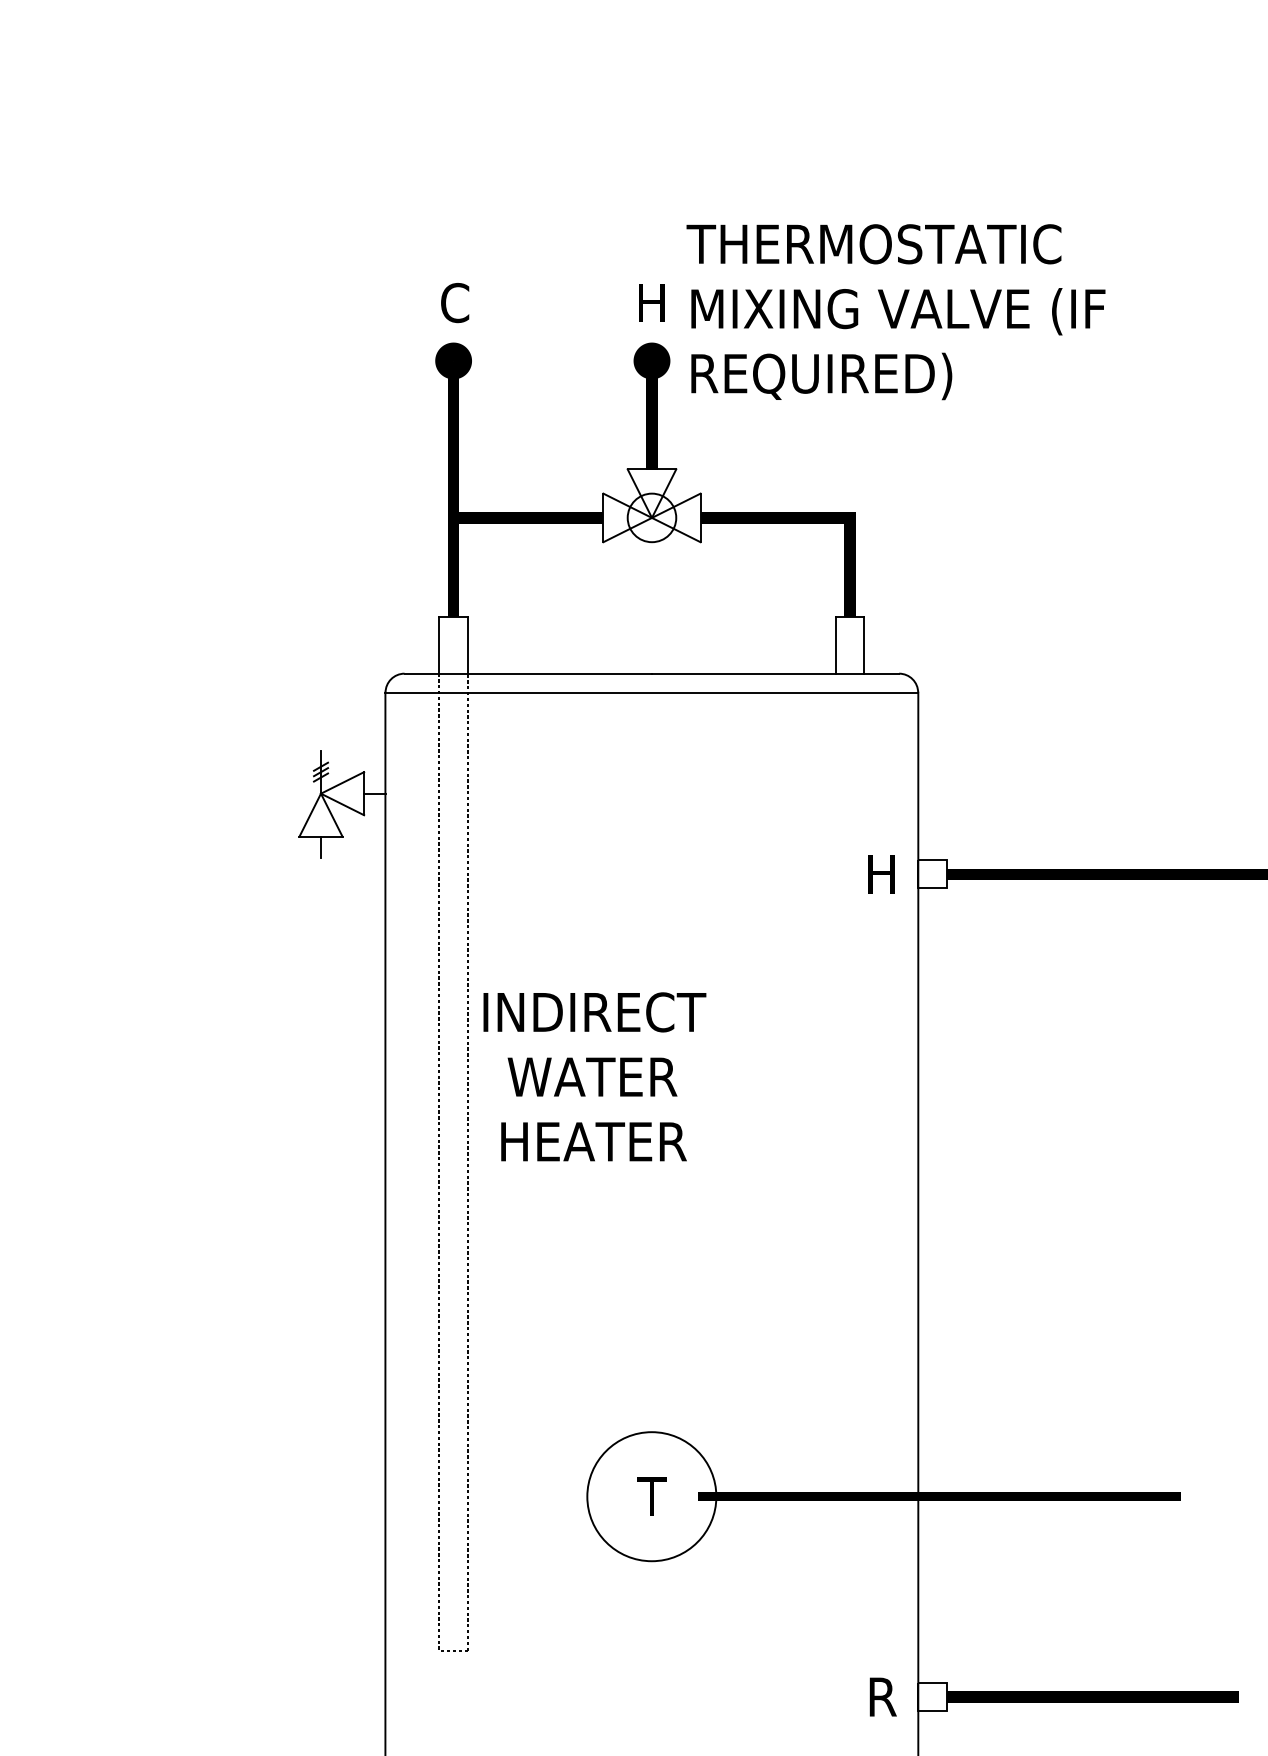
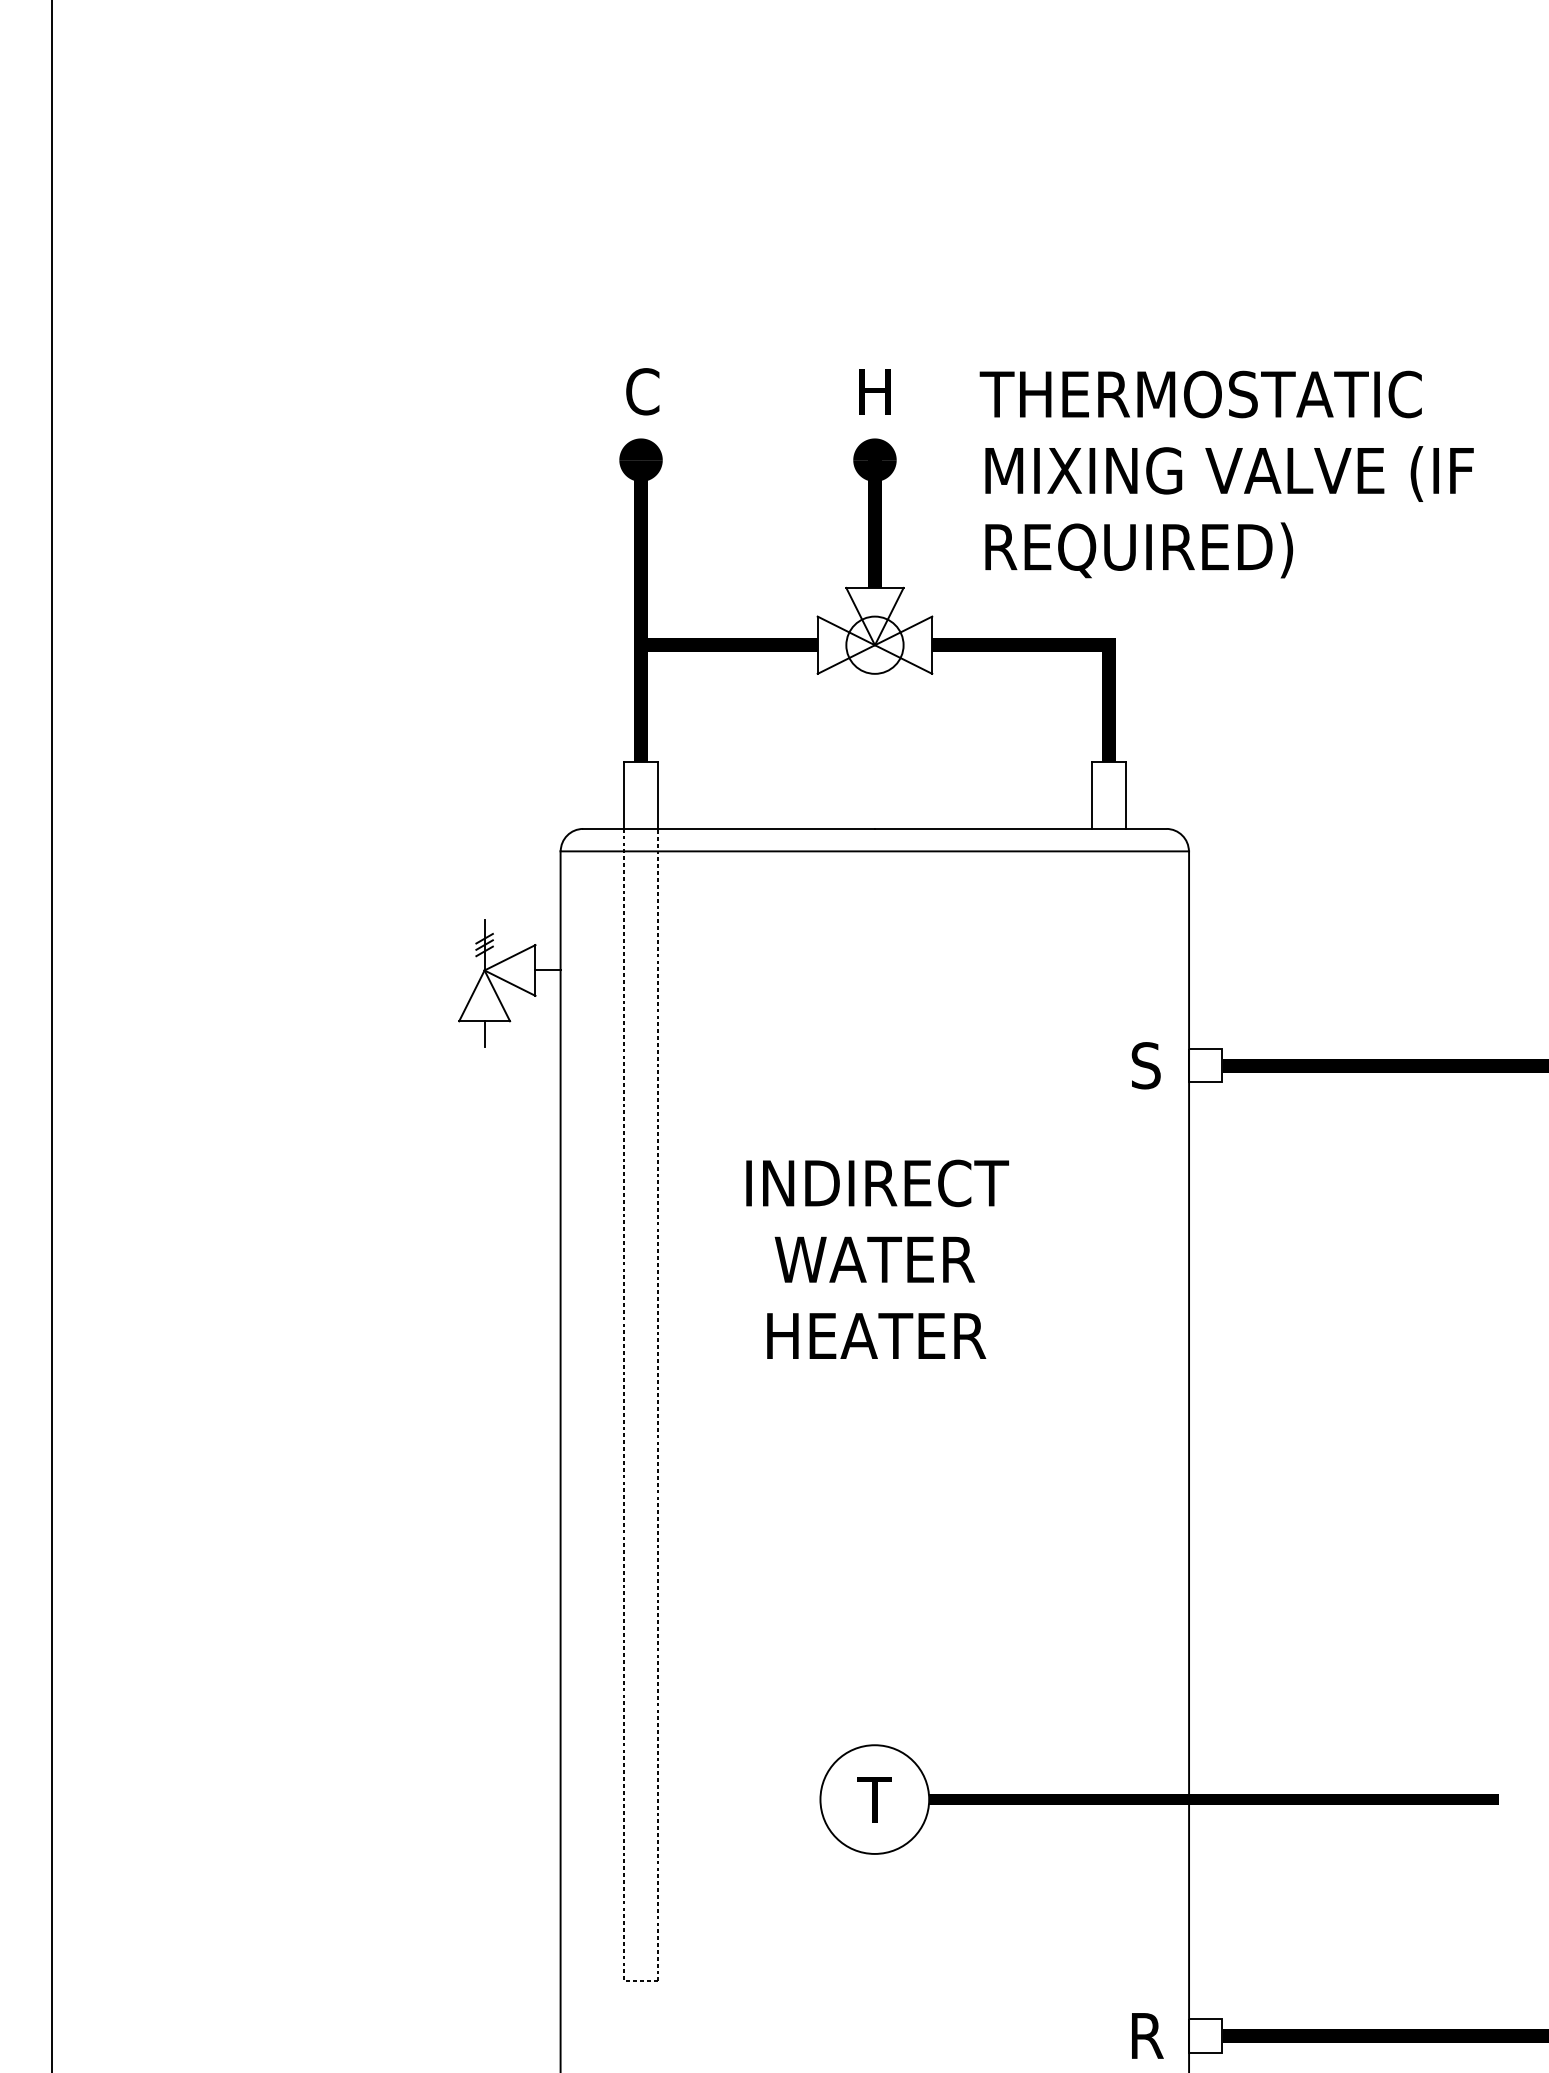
text: (895, 312) -> (1226, 474), moved
text: (881, 874) -> (1145, 1065), H -> S
text: (594, 1076) -> (877, 1258), moved
circle: (651, 1496) -> (874, 1799), size x0.71

